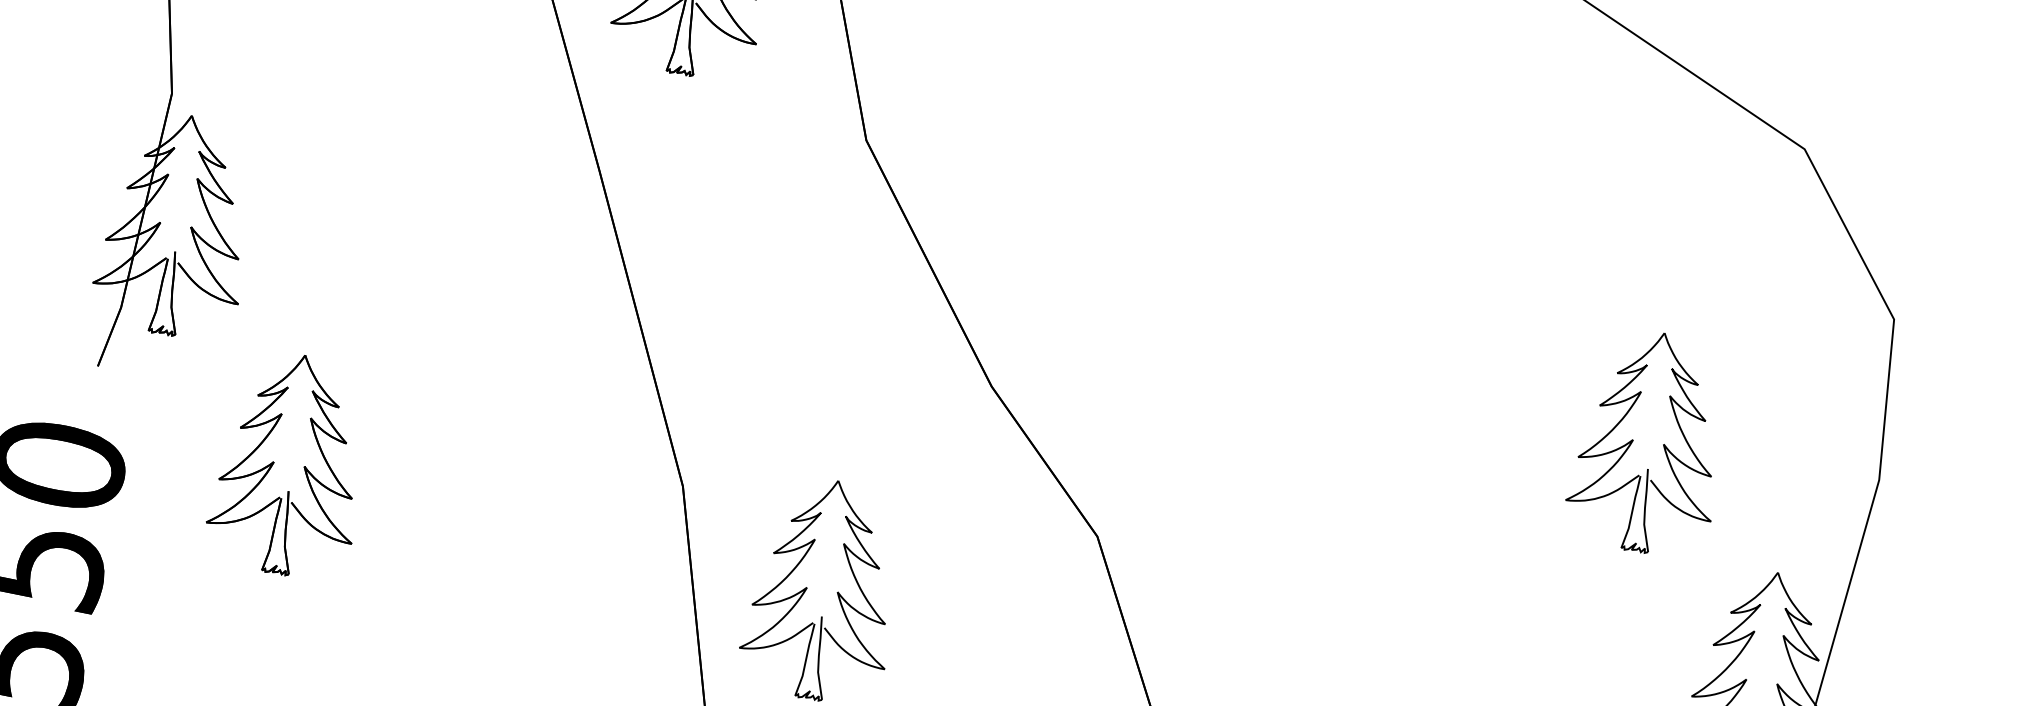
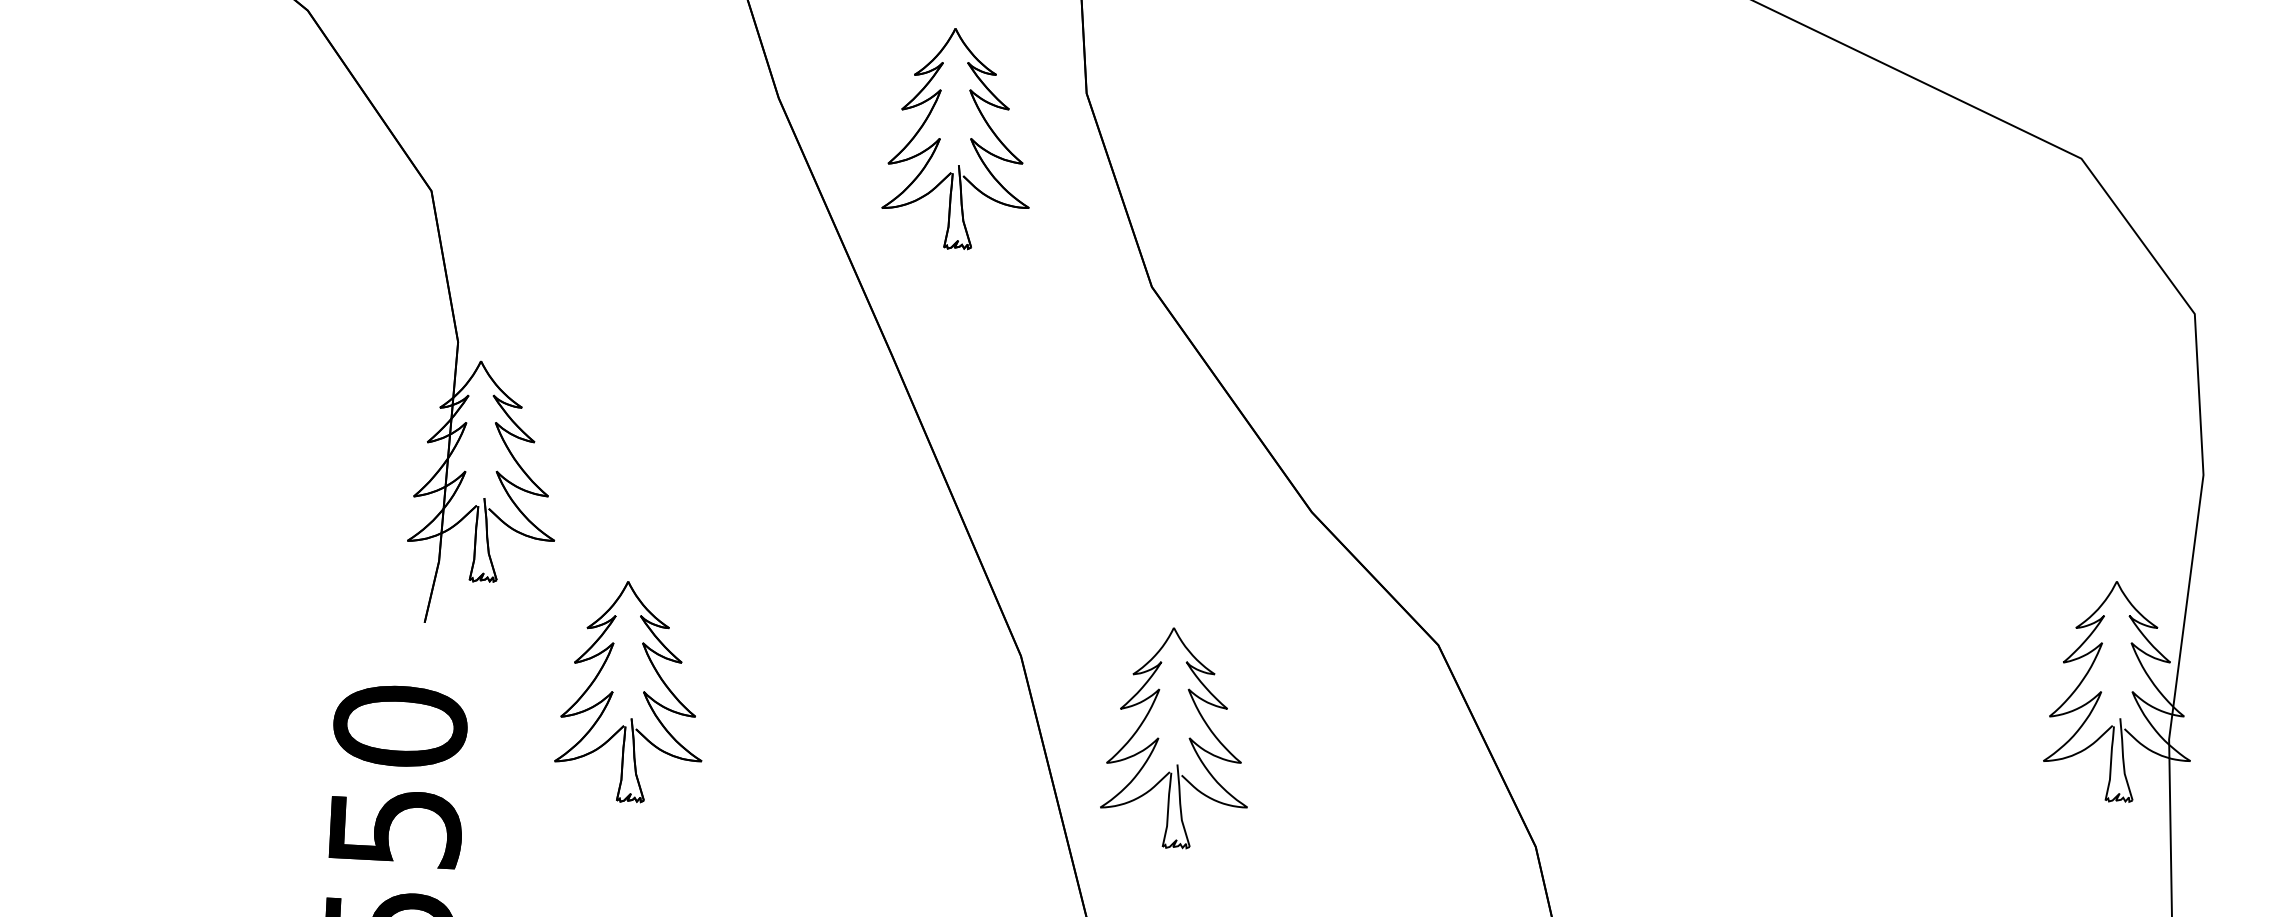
part: (1633, 440) -> (1954, 471), removed

